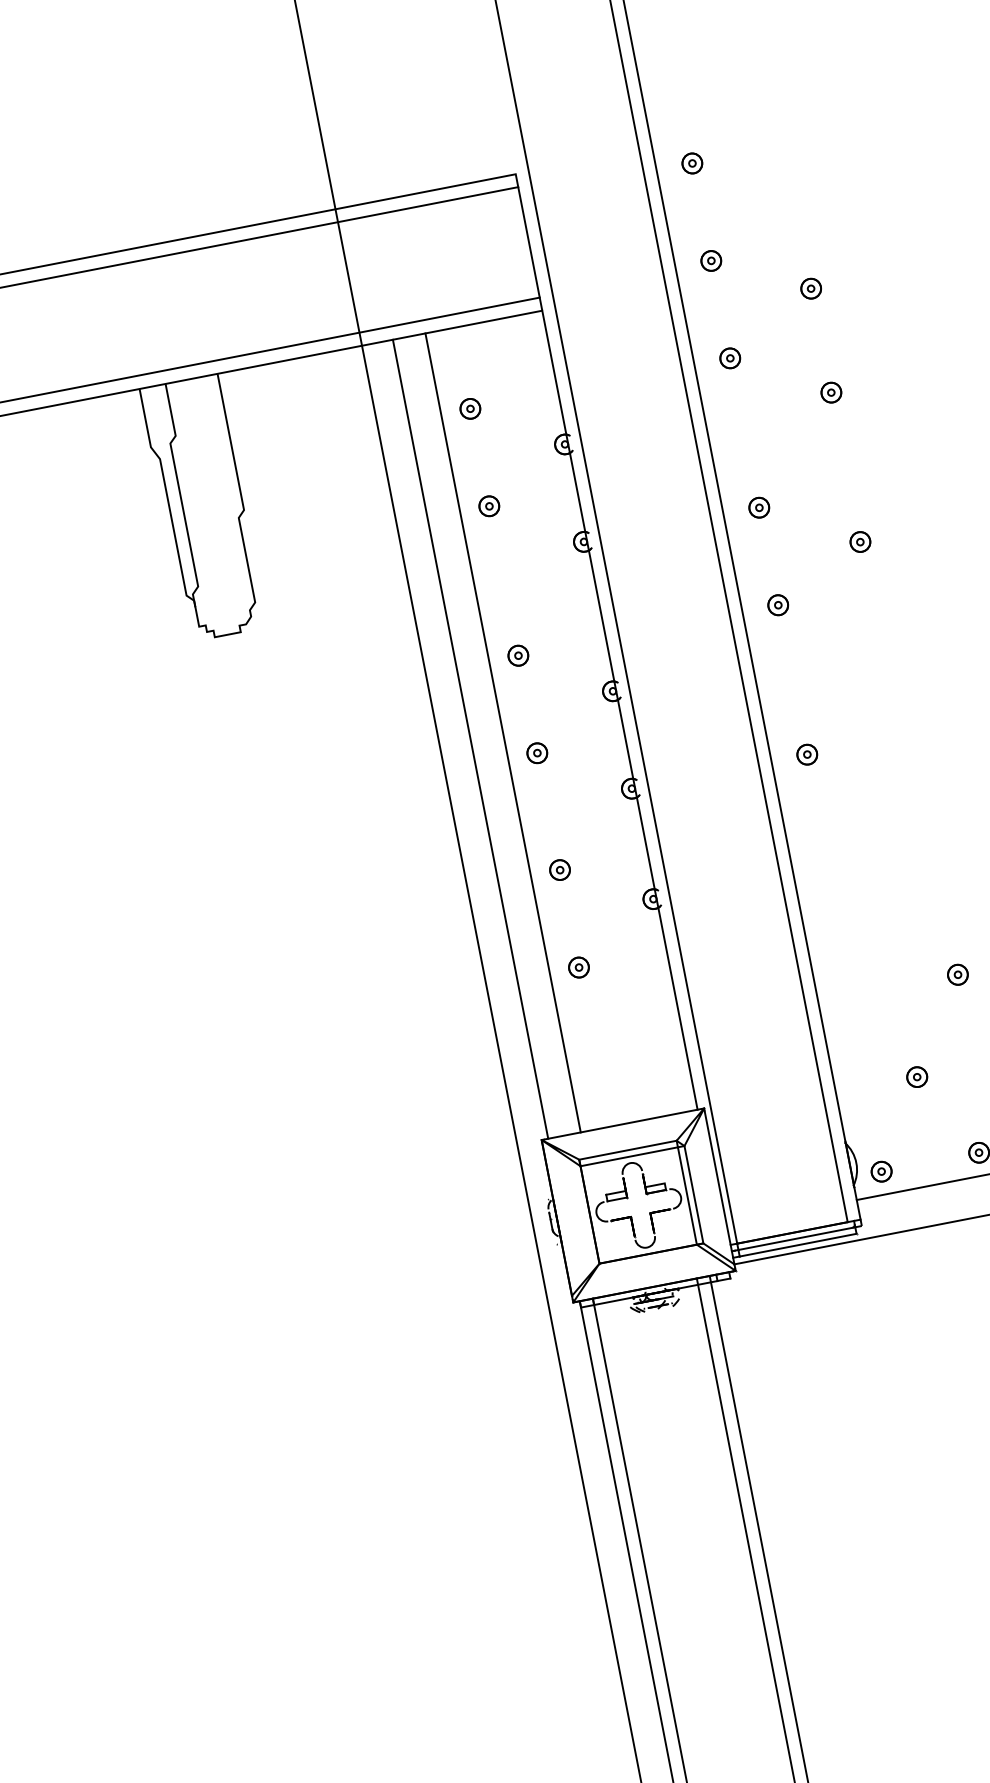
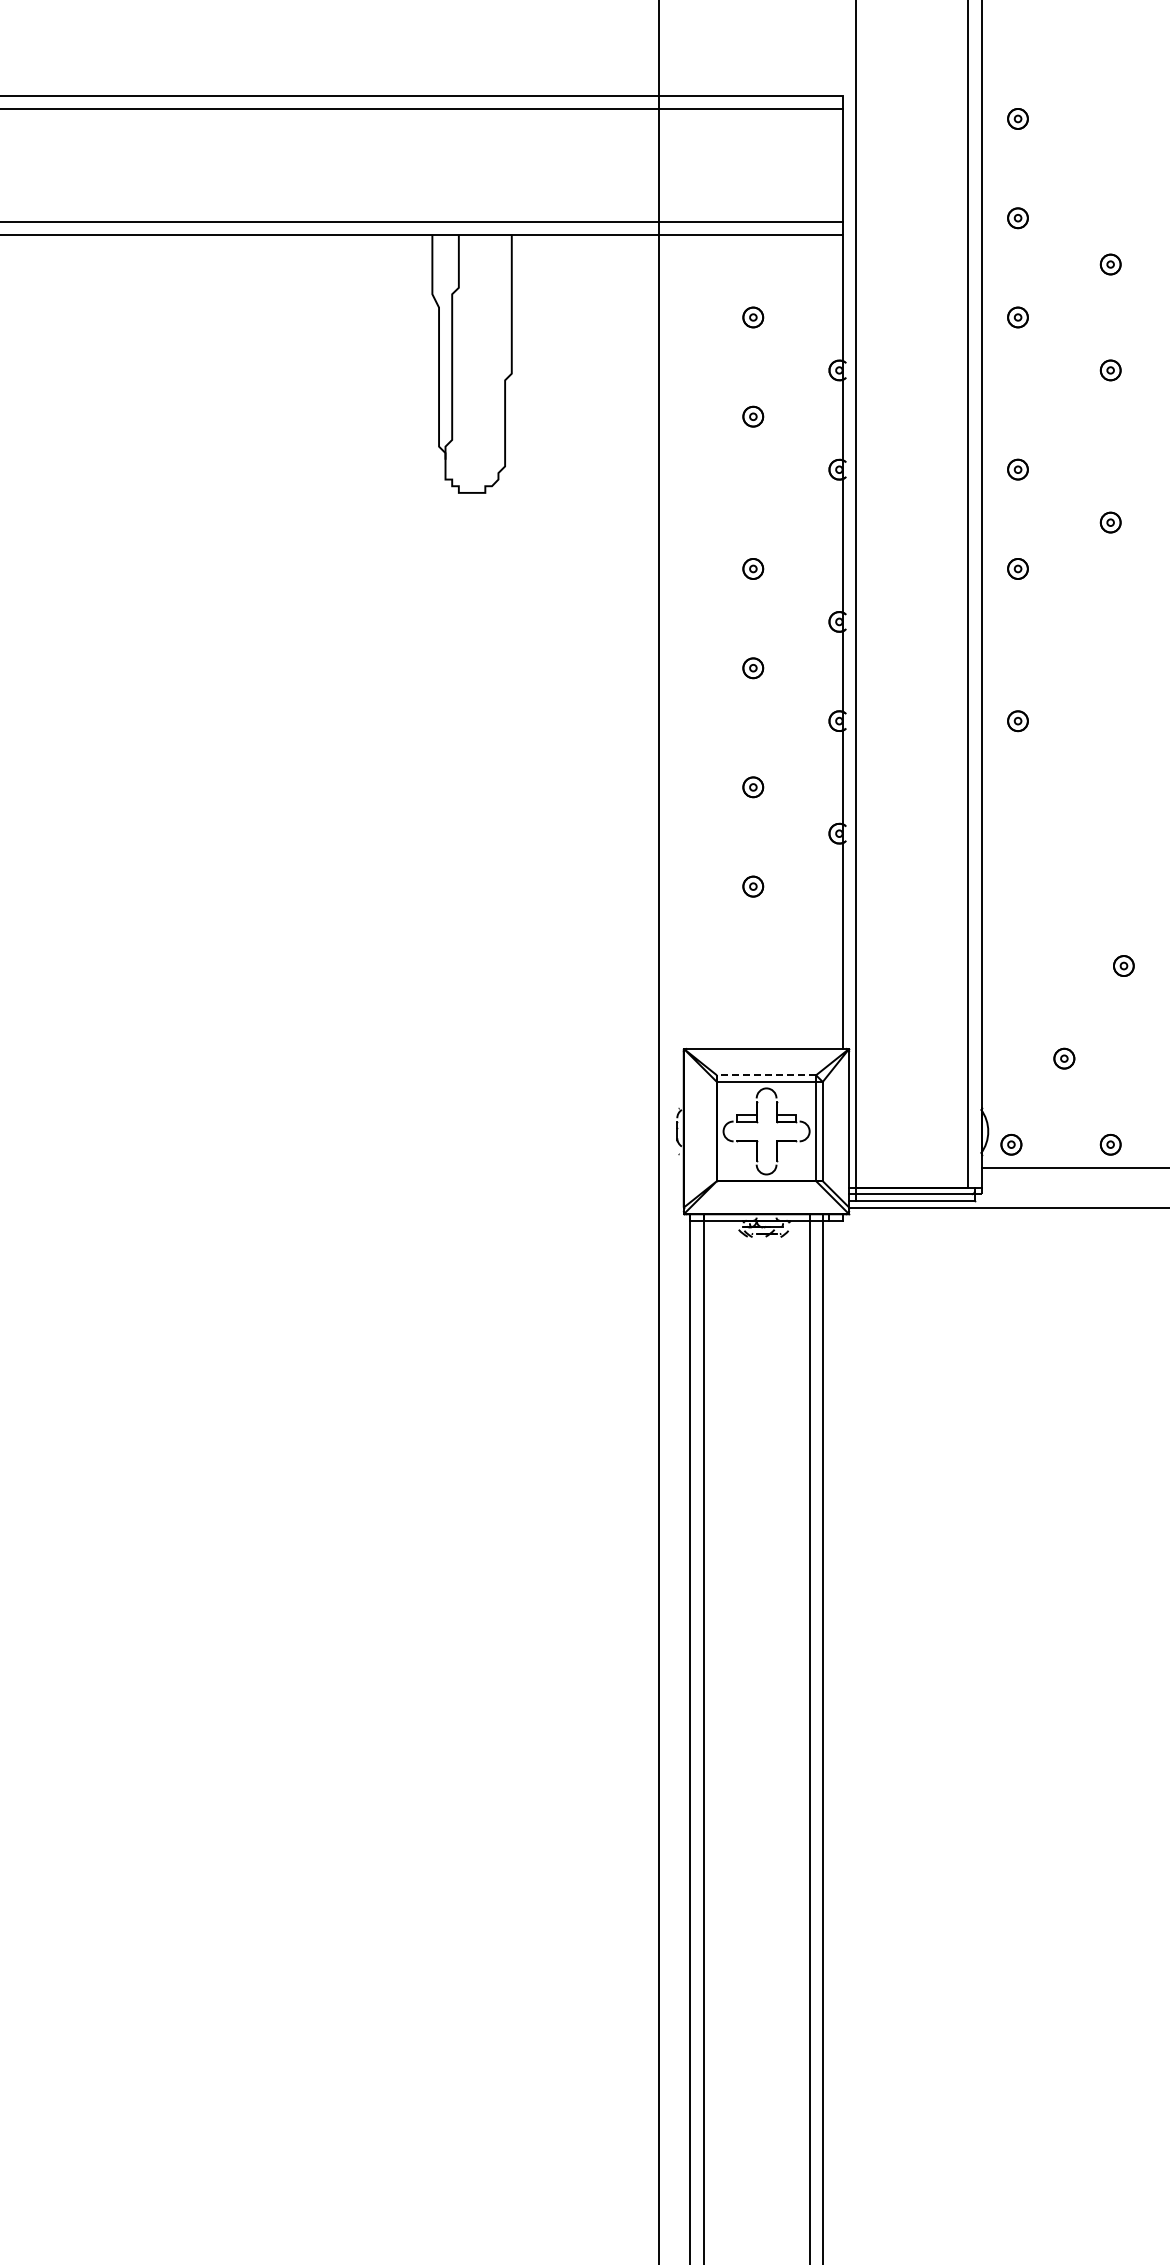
line: (502, 732) -> (723, 641), removed
line: (470, 738) -> (690, 641), removed
line: (628, 1150) -> (766, 1075), solid -> dashed

